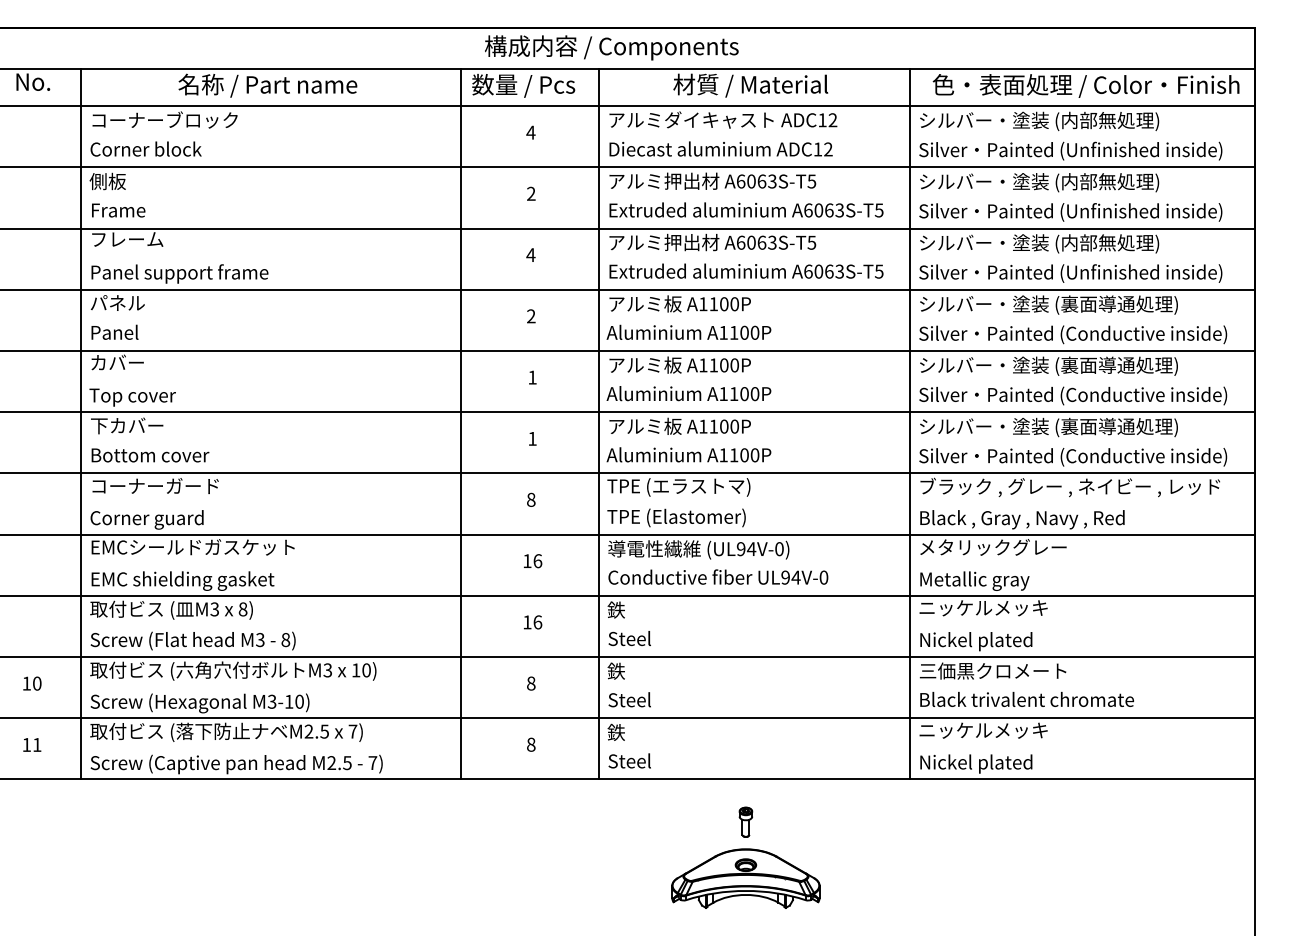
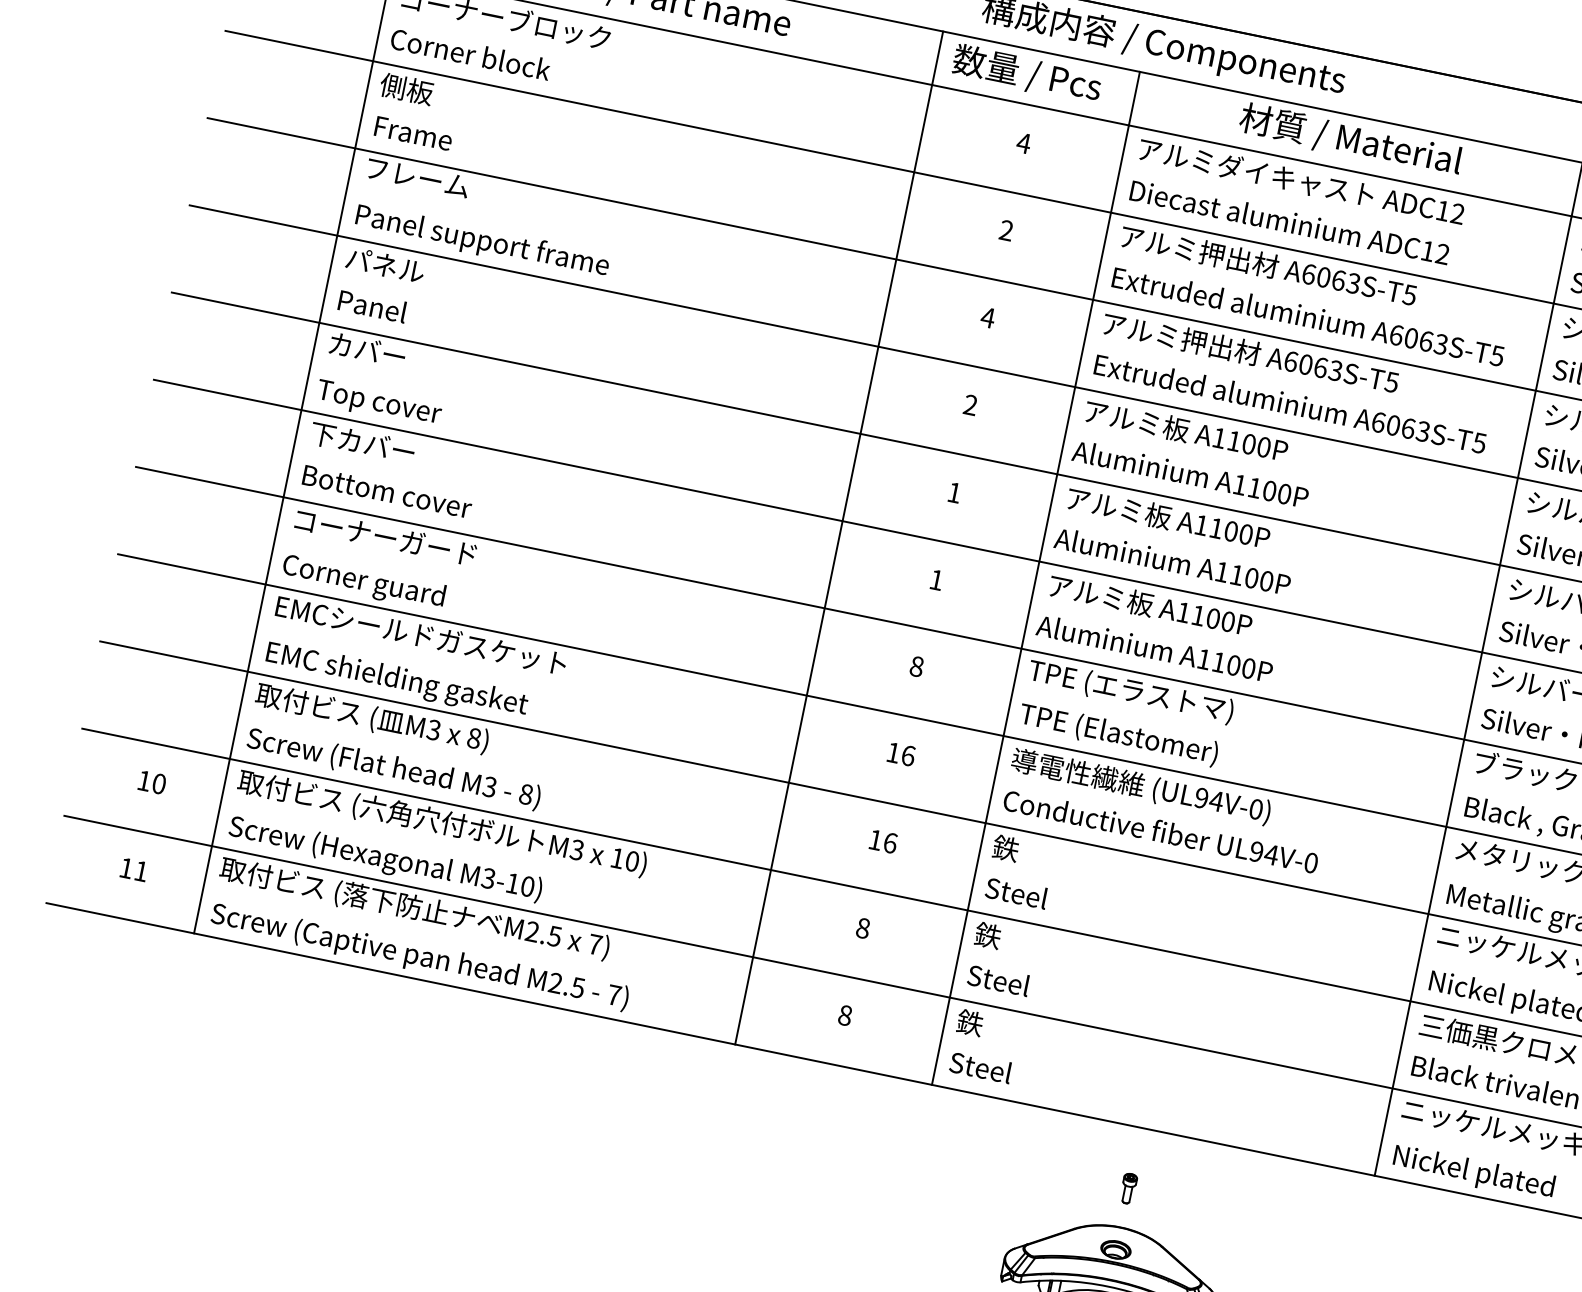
part: (745, 821) -> (1128, 1187), size x0.7

